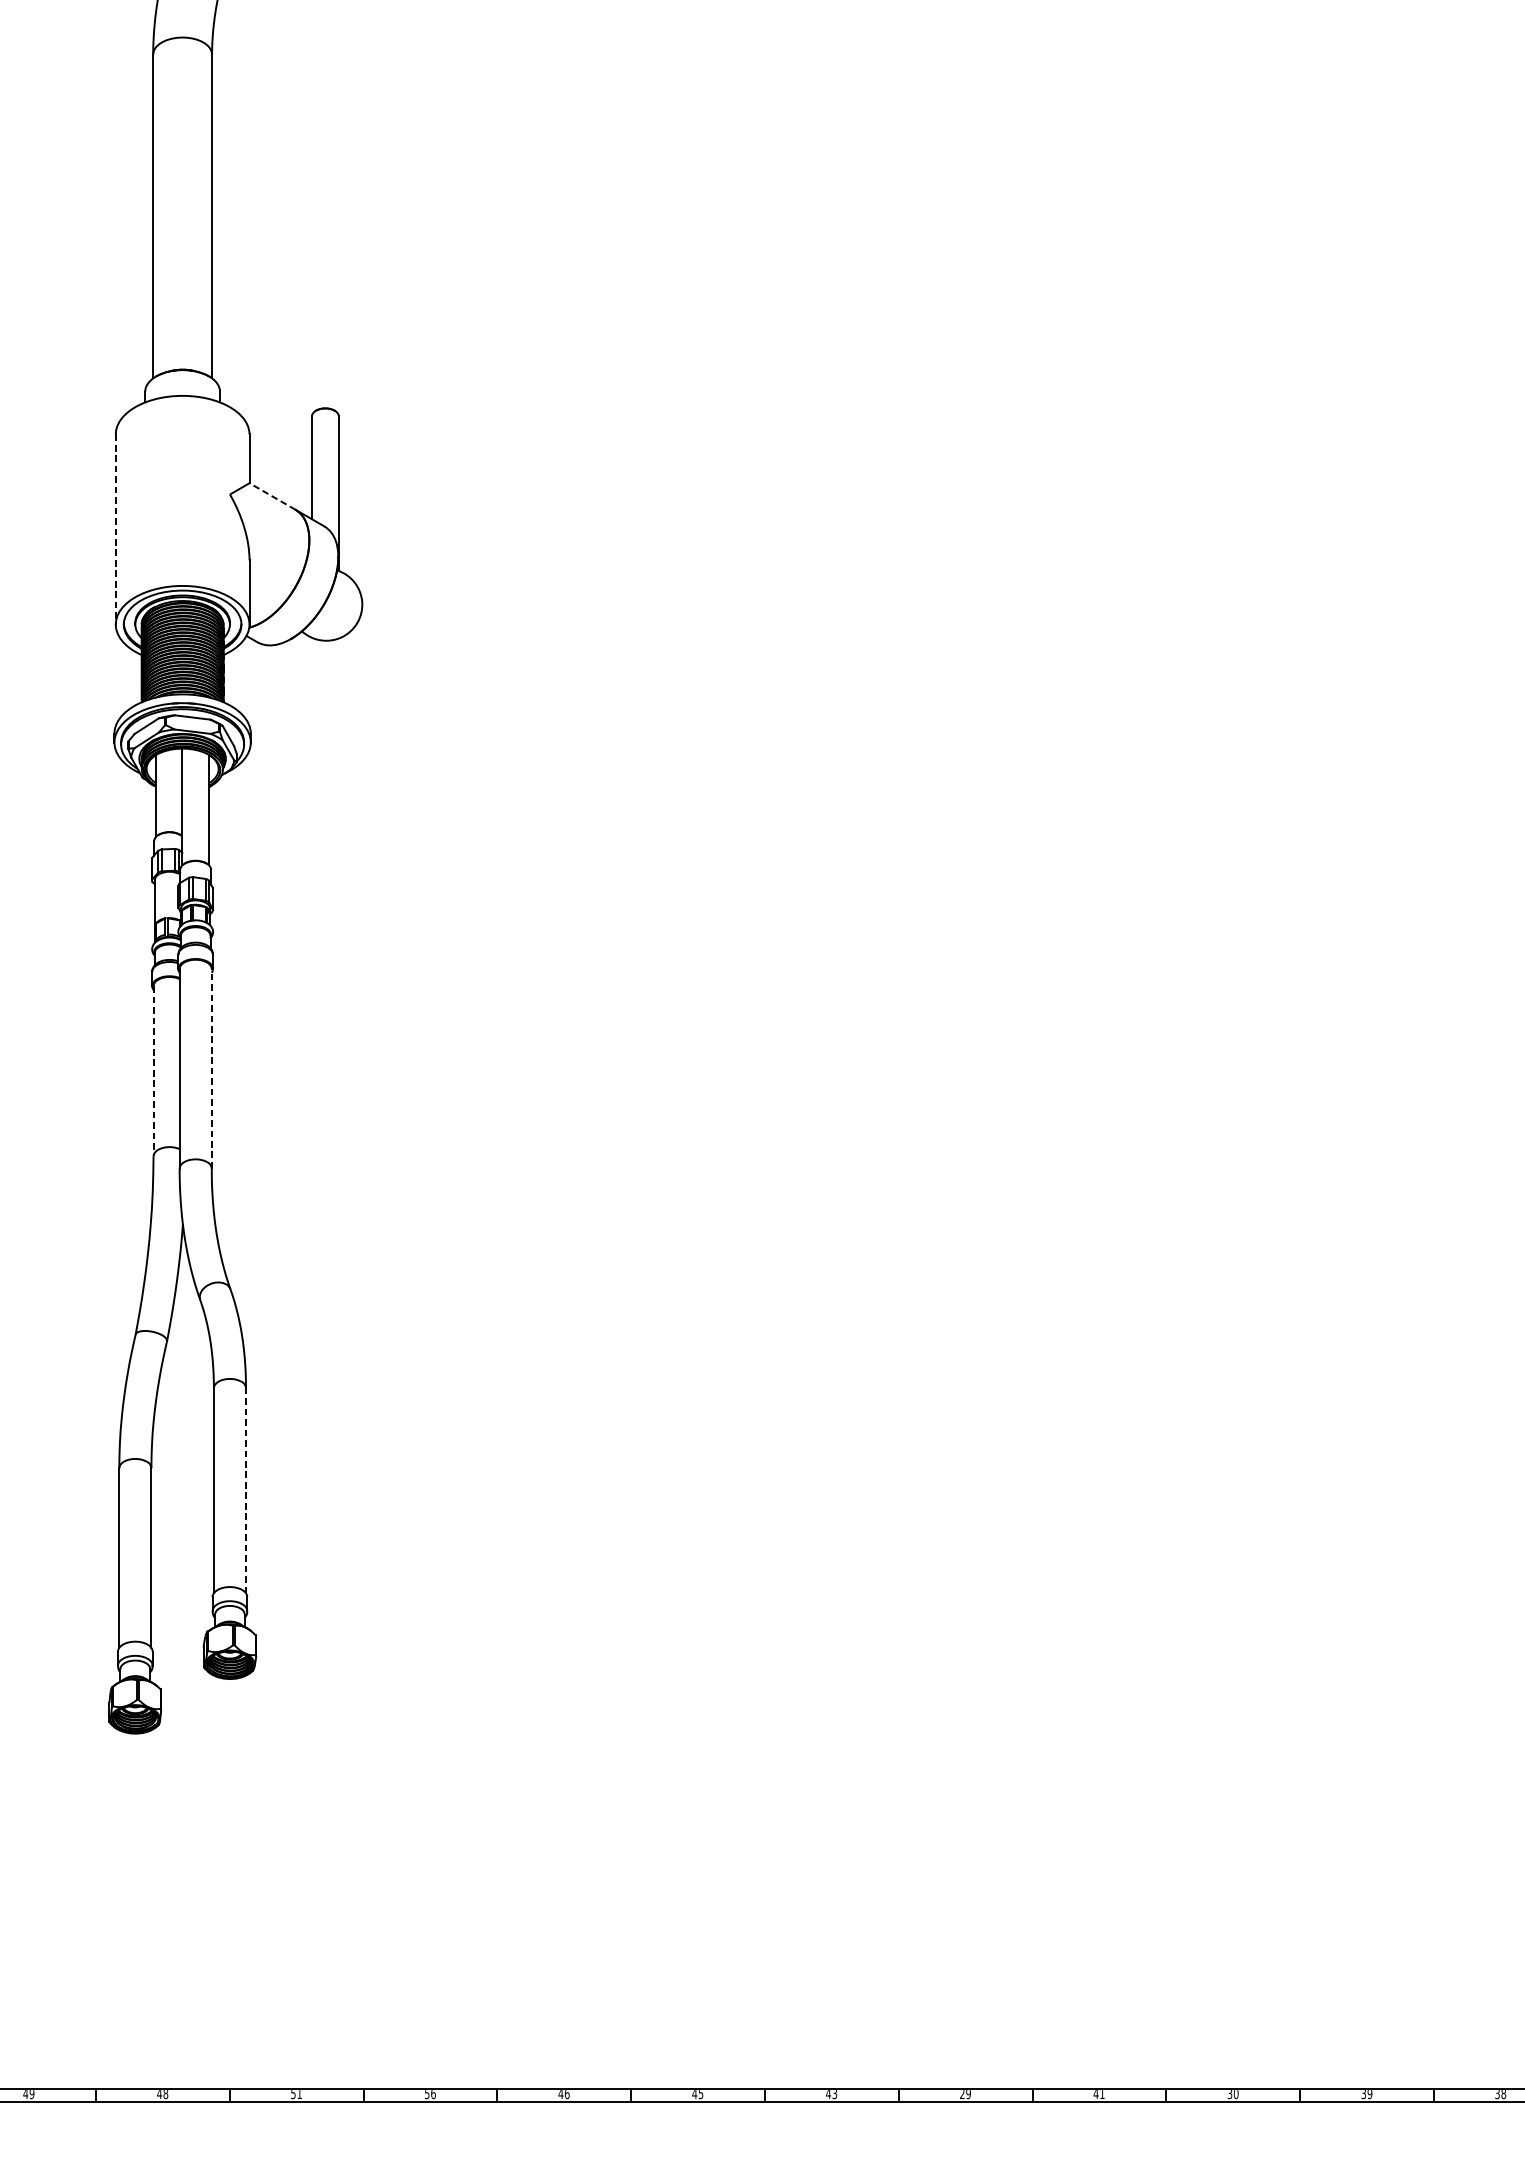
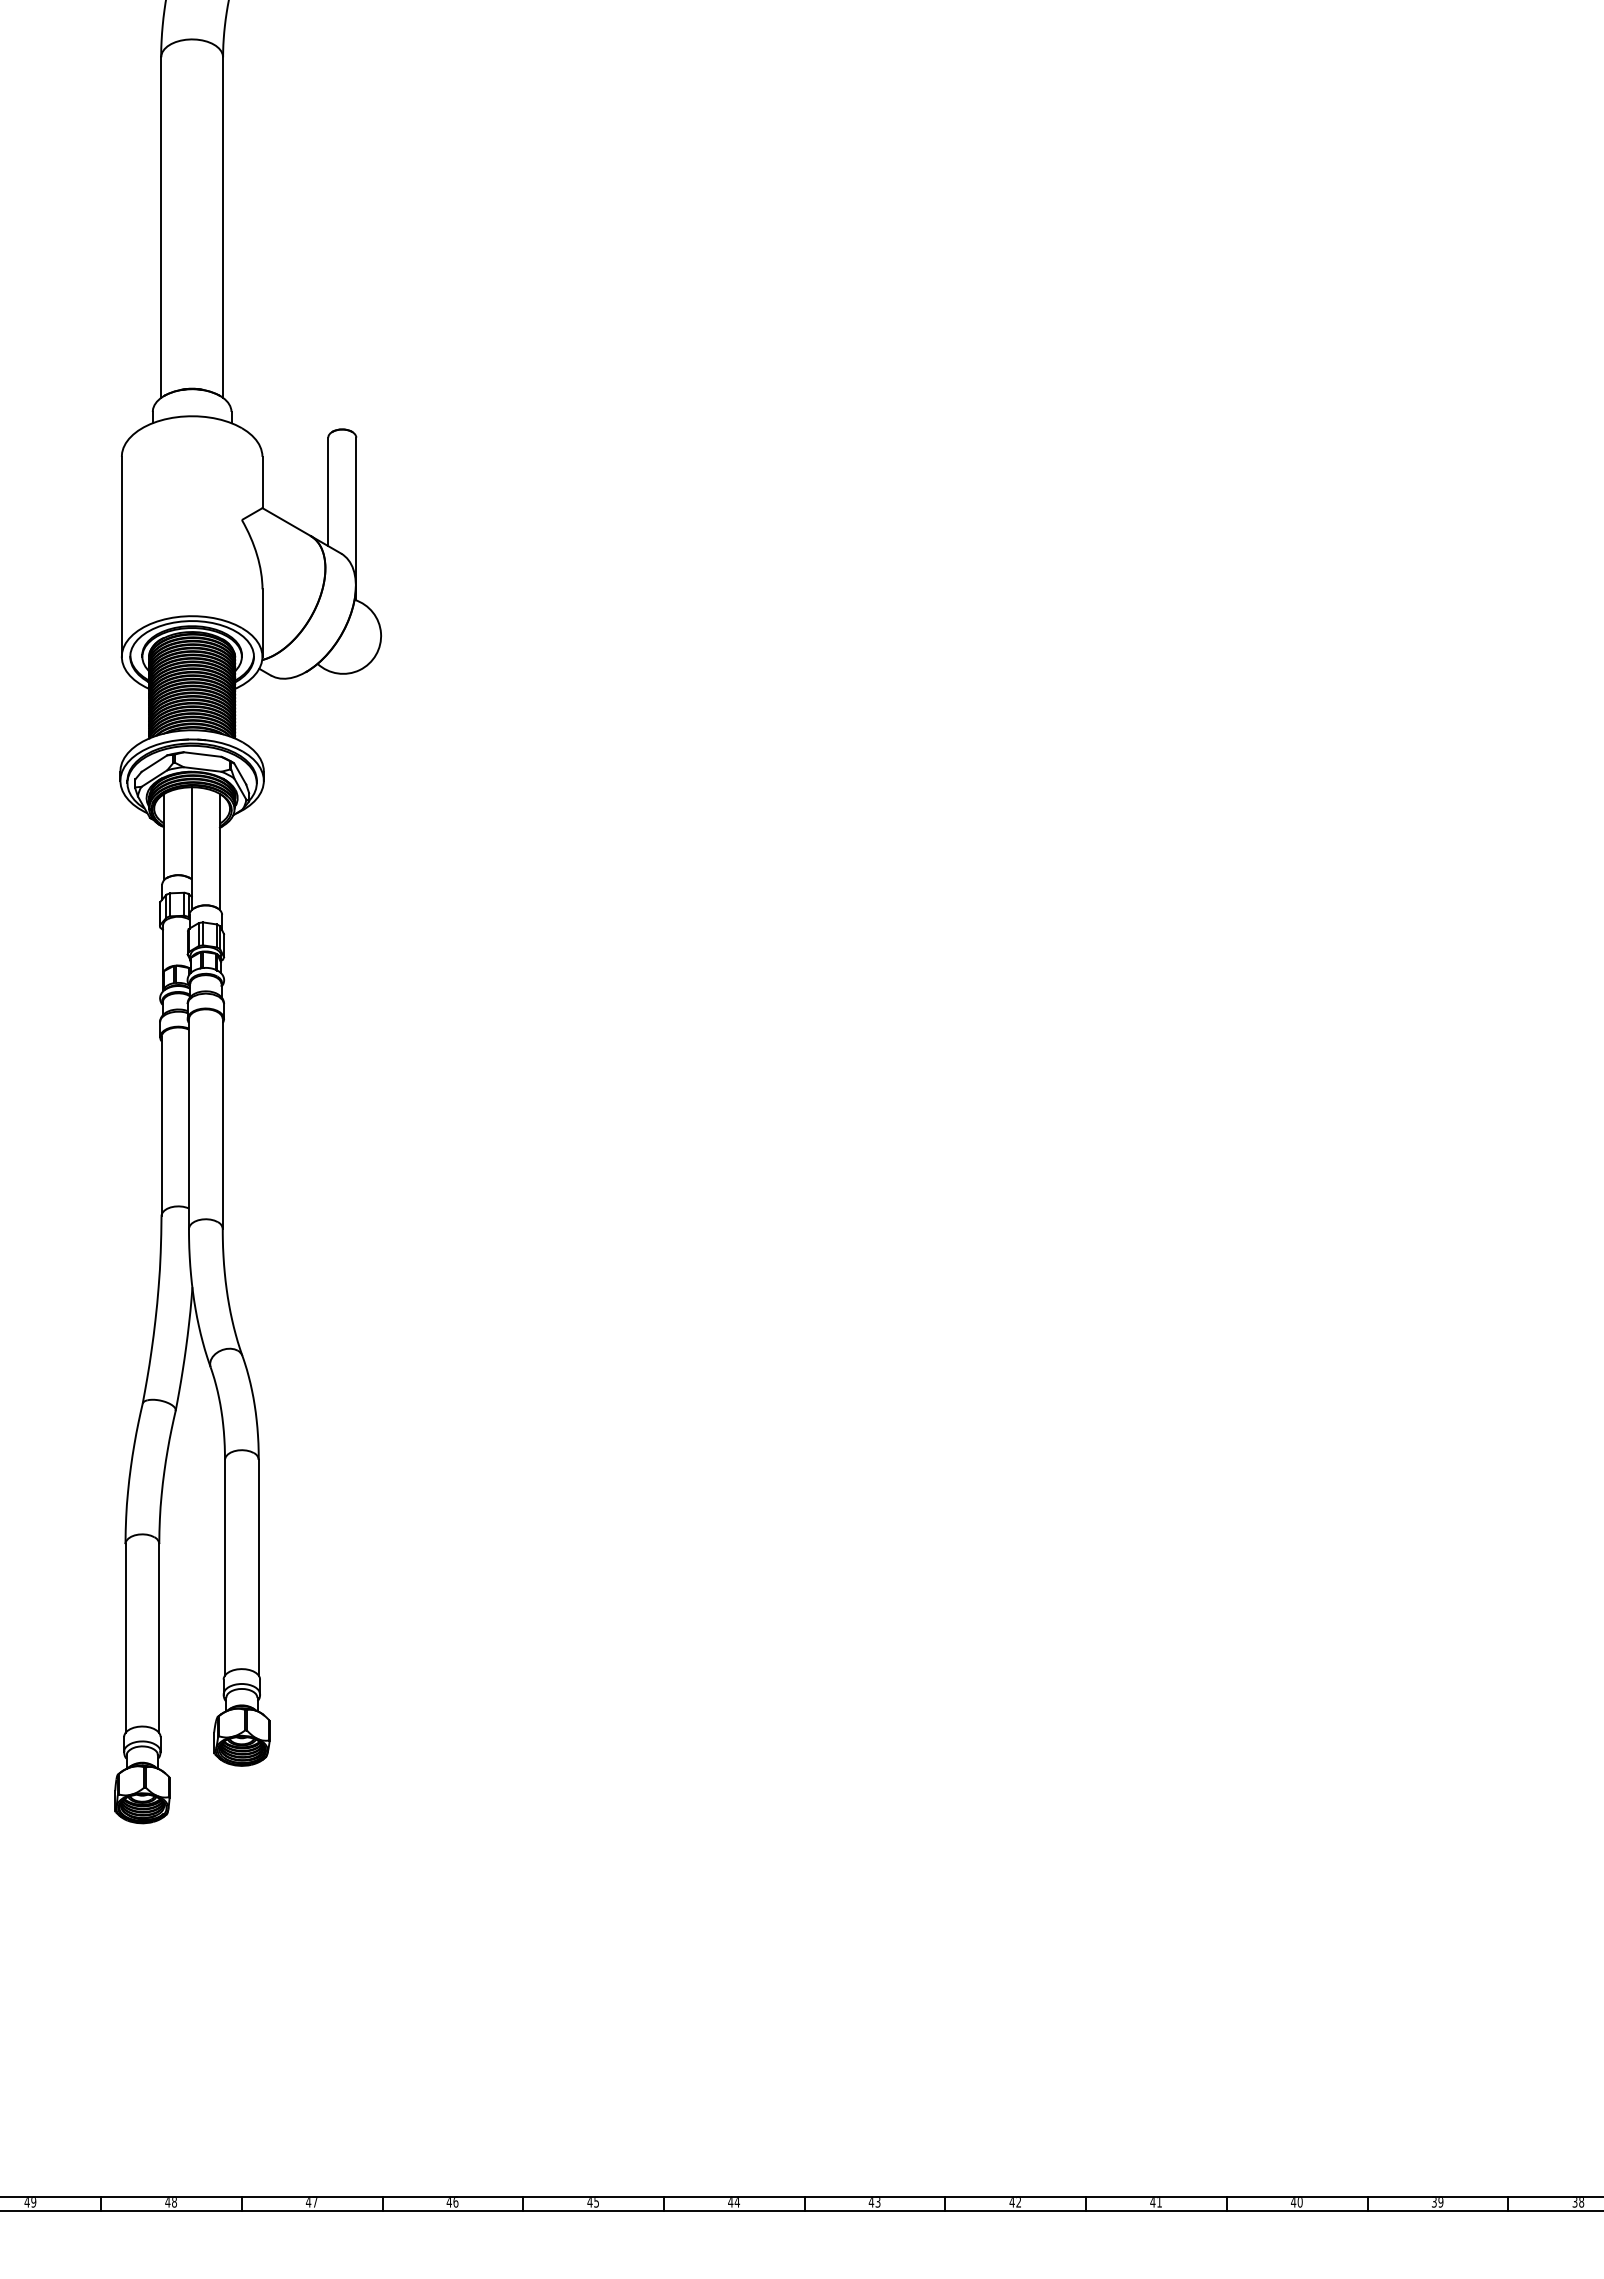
line: (272, 496) -> (286, 522), dashed -> solid
line: (115, 529) -> (121, 556), dashed -> solid
line: (211, 1069) -> (222, 1124), dashed -> solid
line: (153, 1072) -> (161, 1127), dashed -> solid
line: (245, 1490) -> (258, 1567), dashed -> solid
text: (296, 2094) -> (311, 2202), 51 -> 47
text: (426, 2094) -> (448, 2202), 56 -> 46
text: (567, 2094) -> (596, 2202), 46 -> 45
text: (701, 2094) -> (737, 2202), 45 -> 44
text: (965, 2094) -> (1015, 2202), 29 -> 42
text: (1229, 2094) -> (1293, 2202), 30 -> 40

